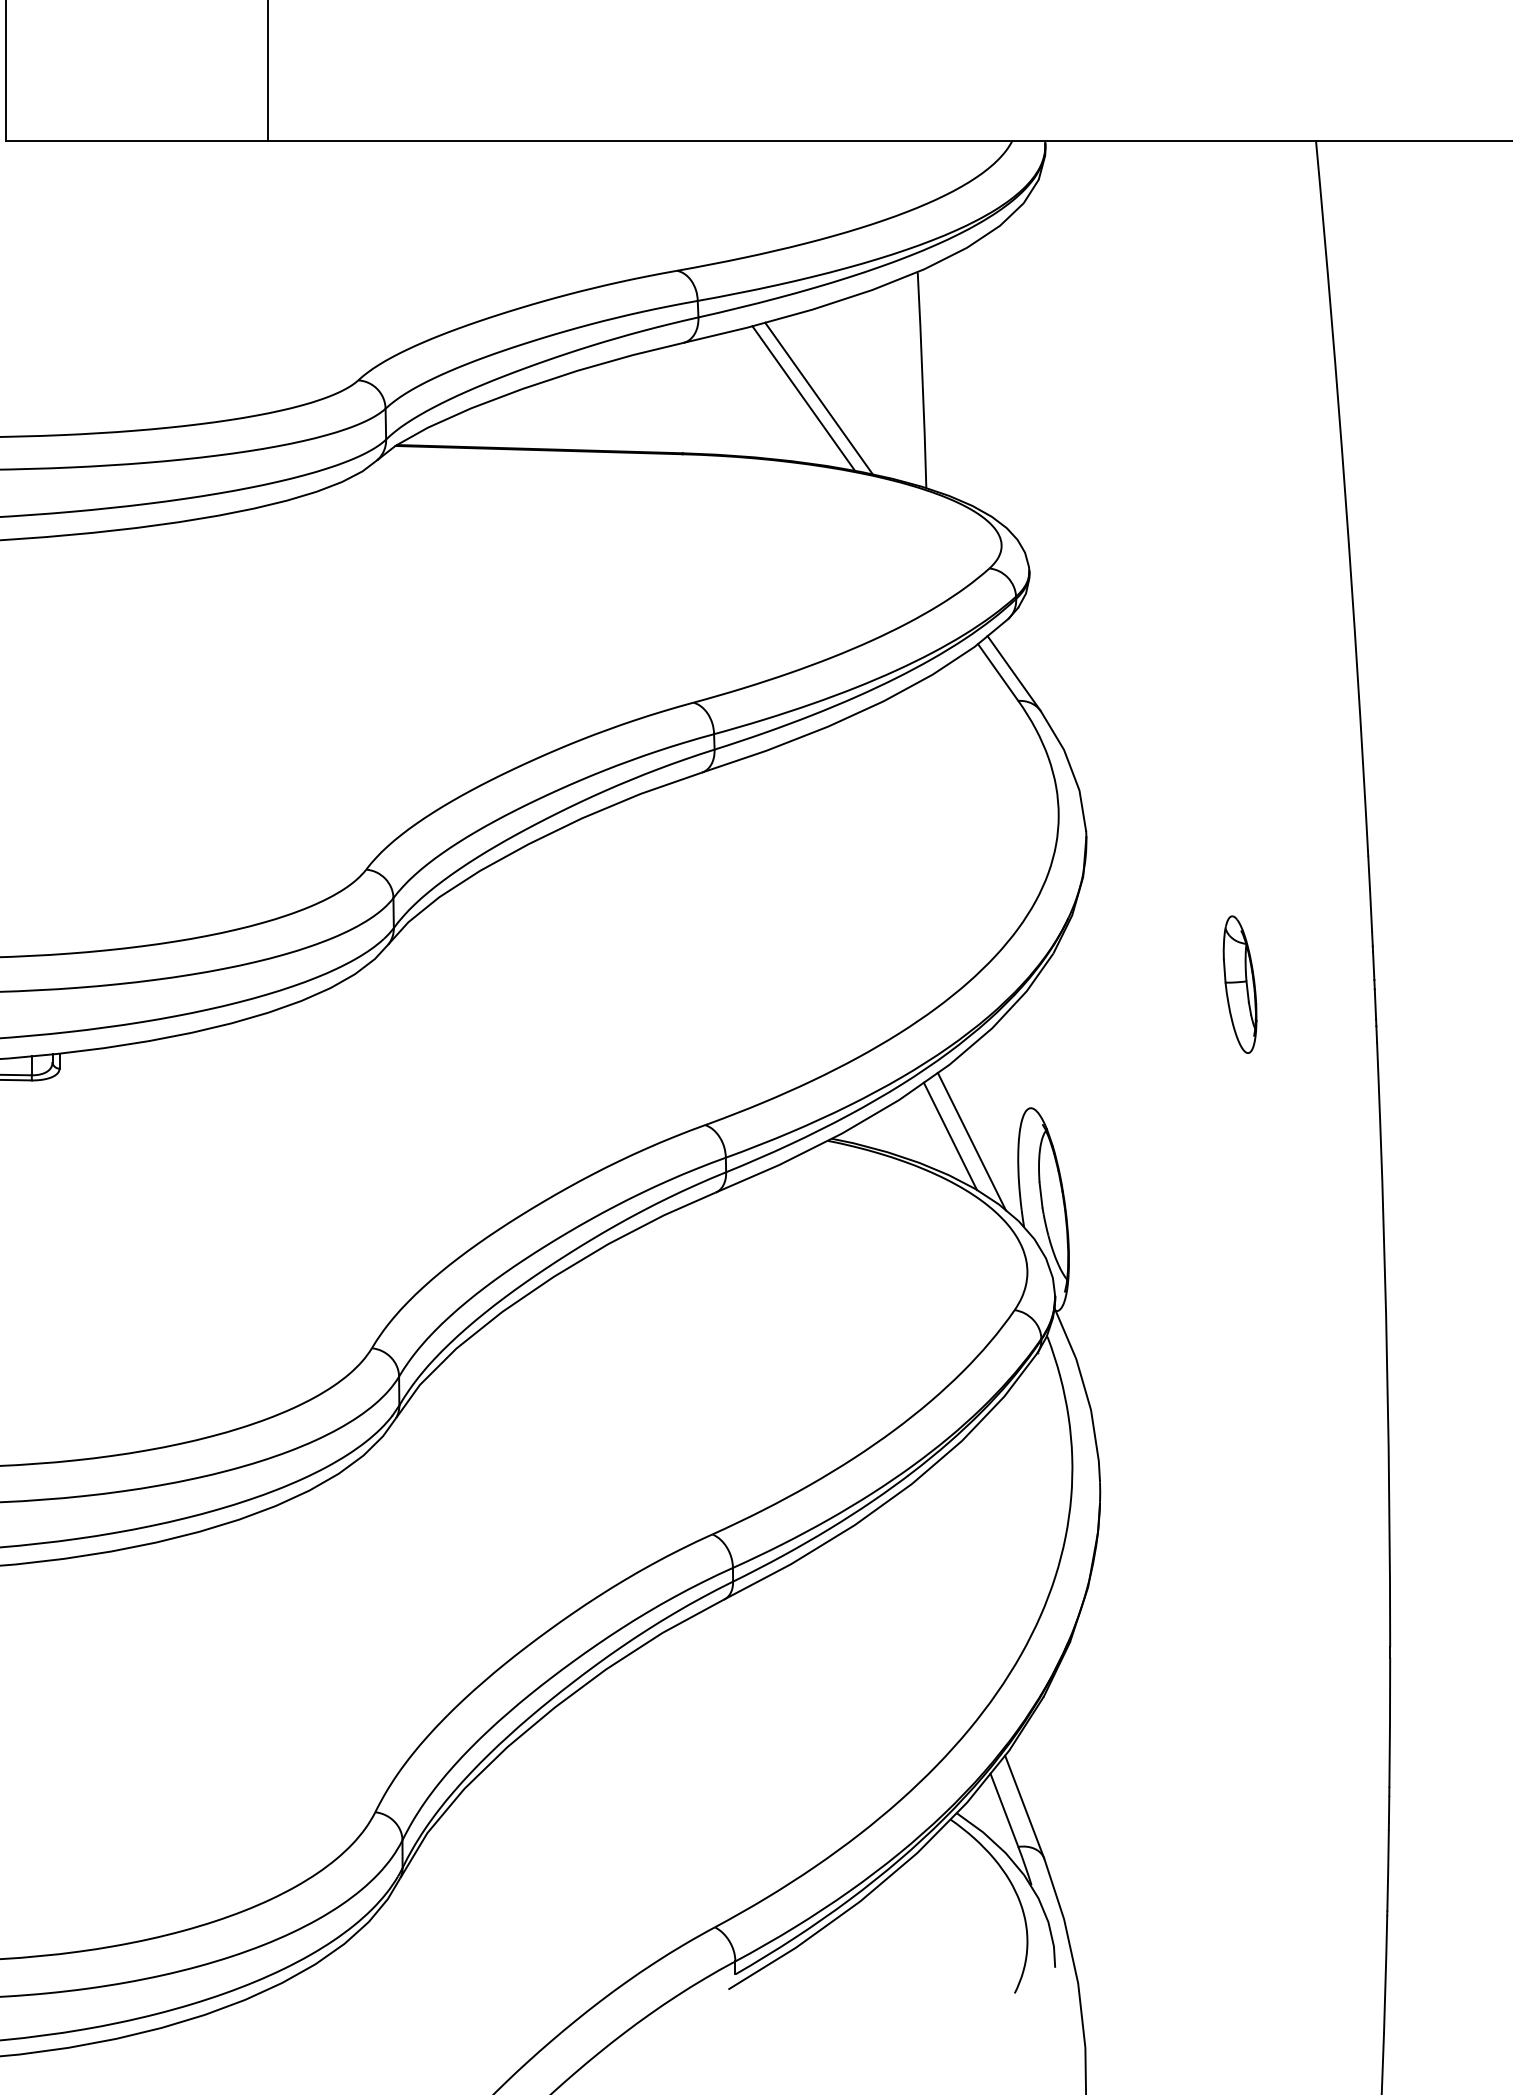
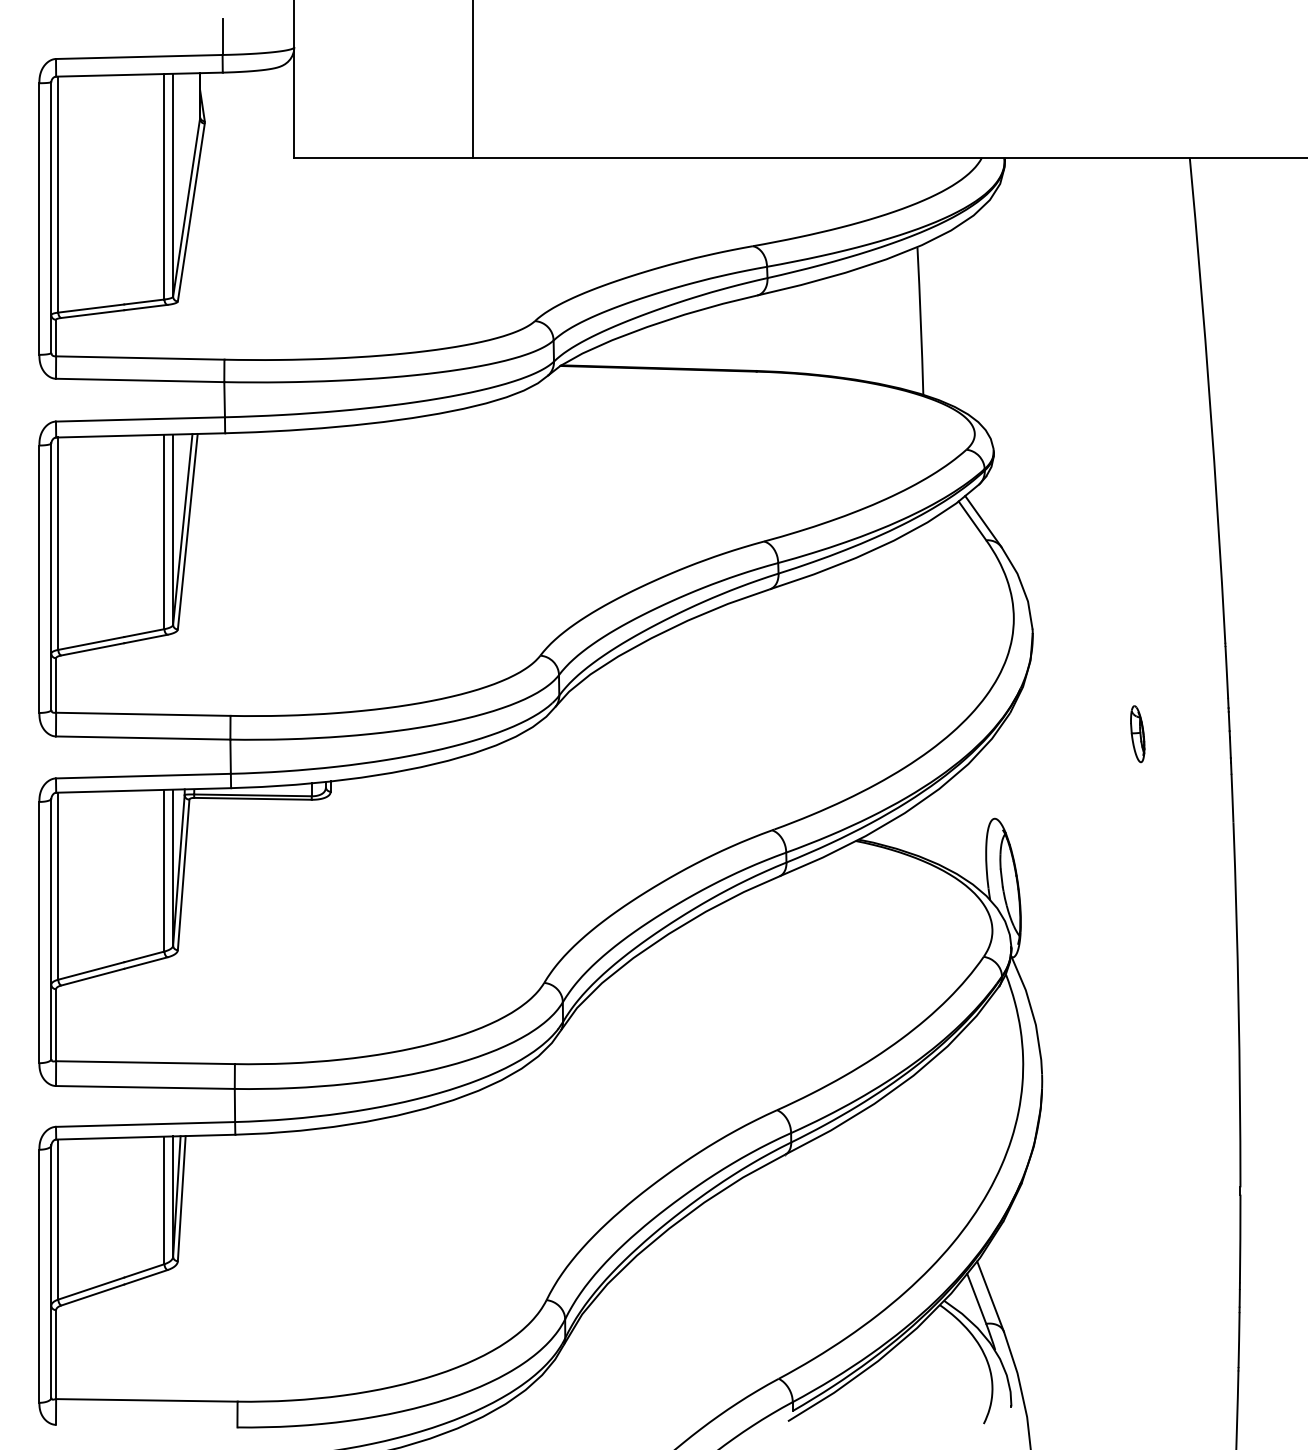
line: (803, 398) -> (839, 333), removed
line: (818, 398) -> (849, 333), removed
part: (1239, 983) -> (1137, 733), size x0.6
line: (949, 1135) -> (939, 837), removed
line: (971, 1141) -> (954, 841), removed

